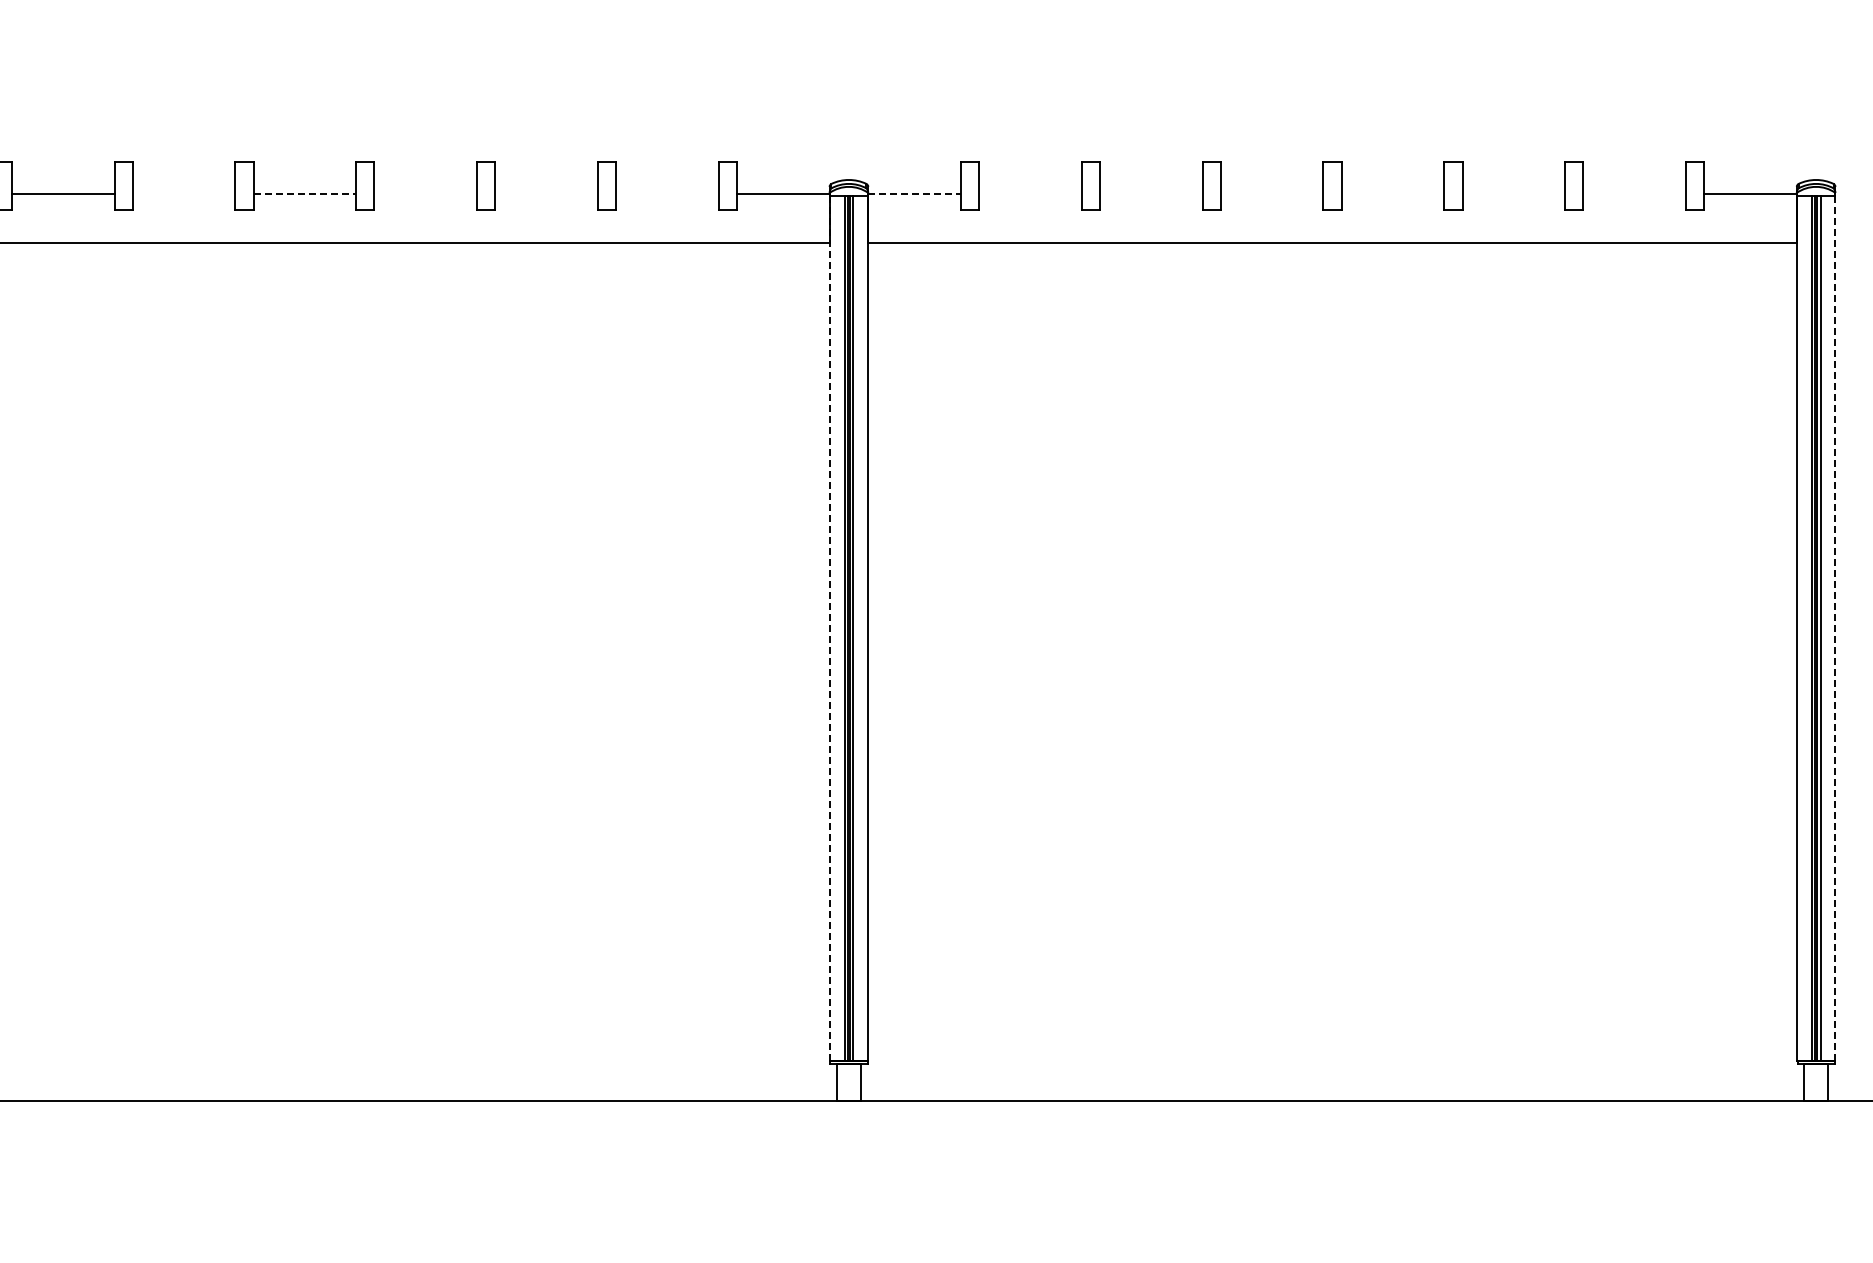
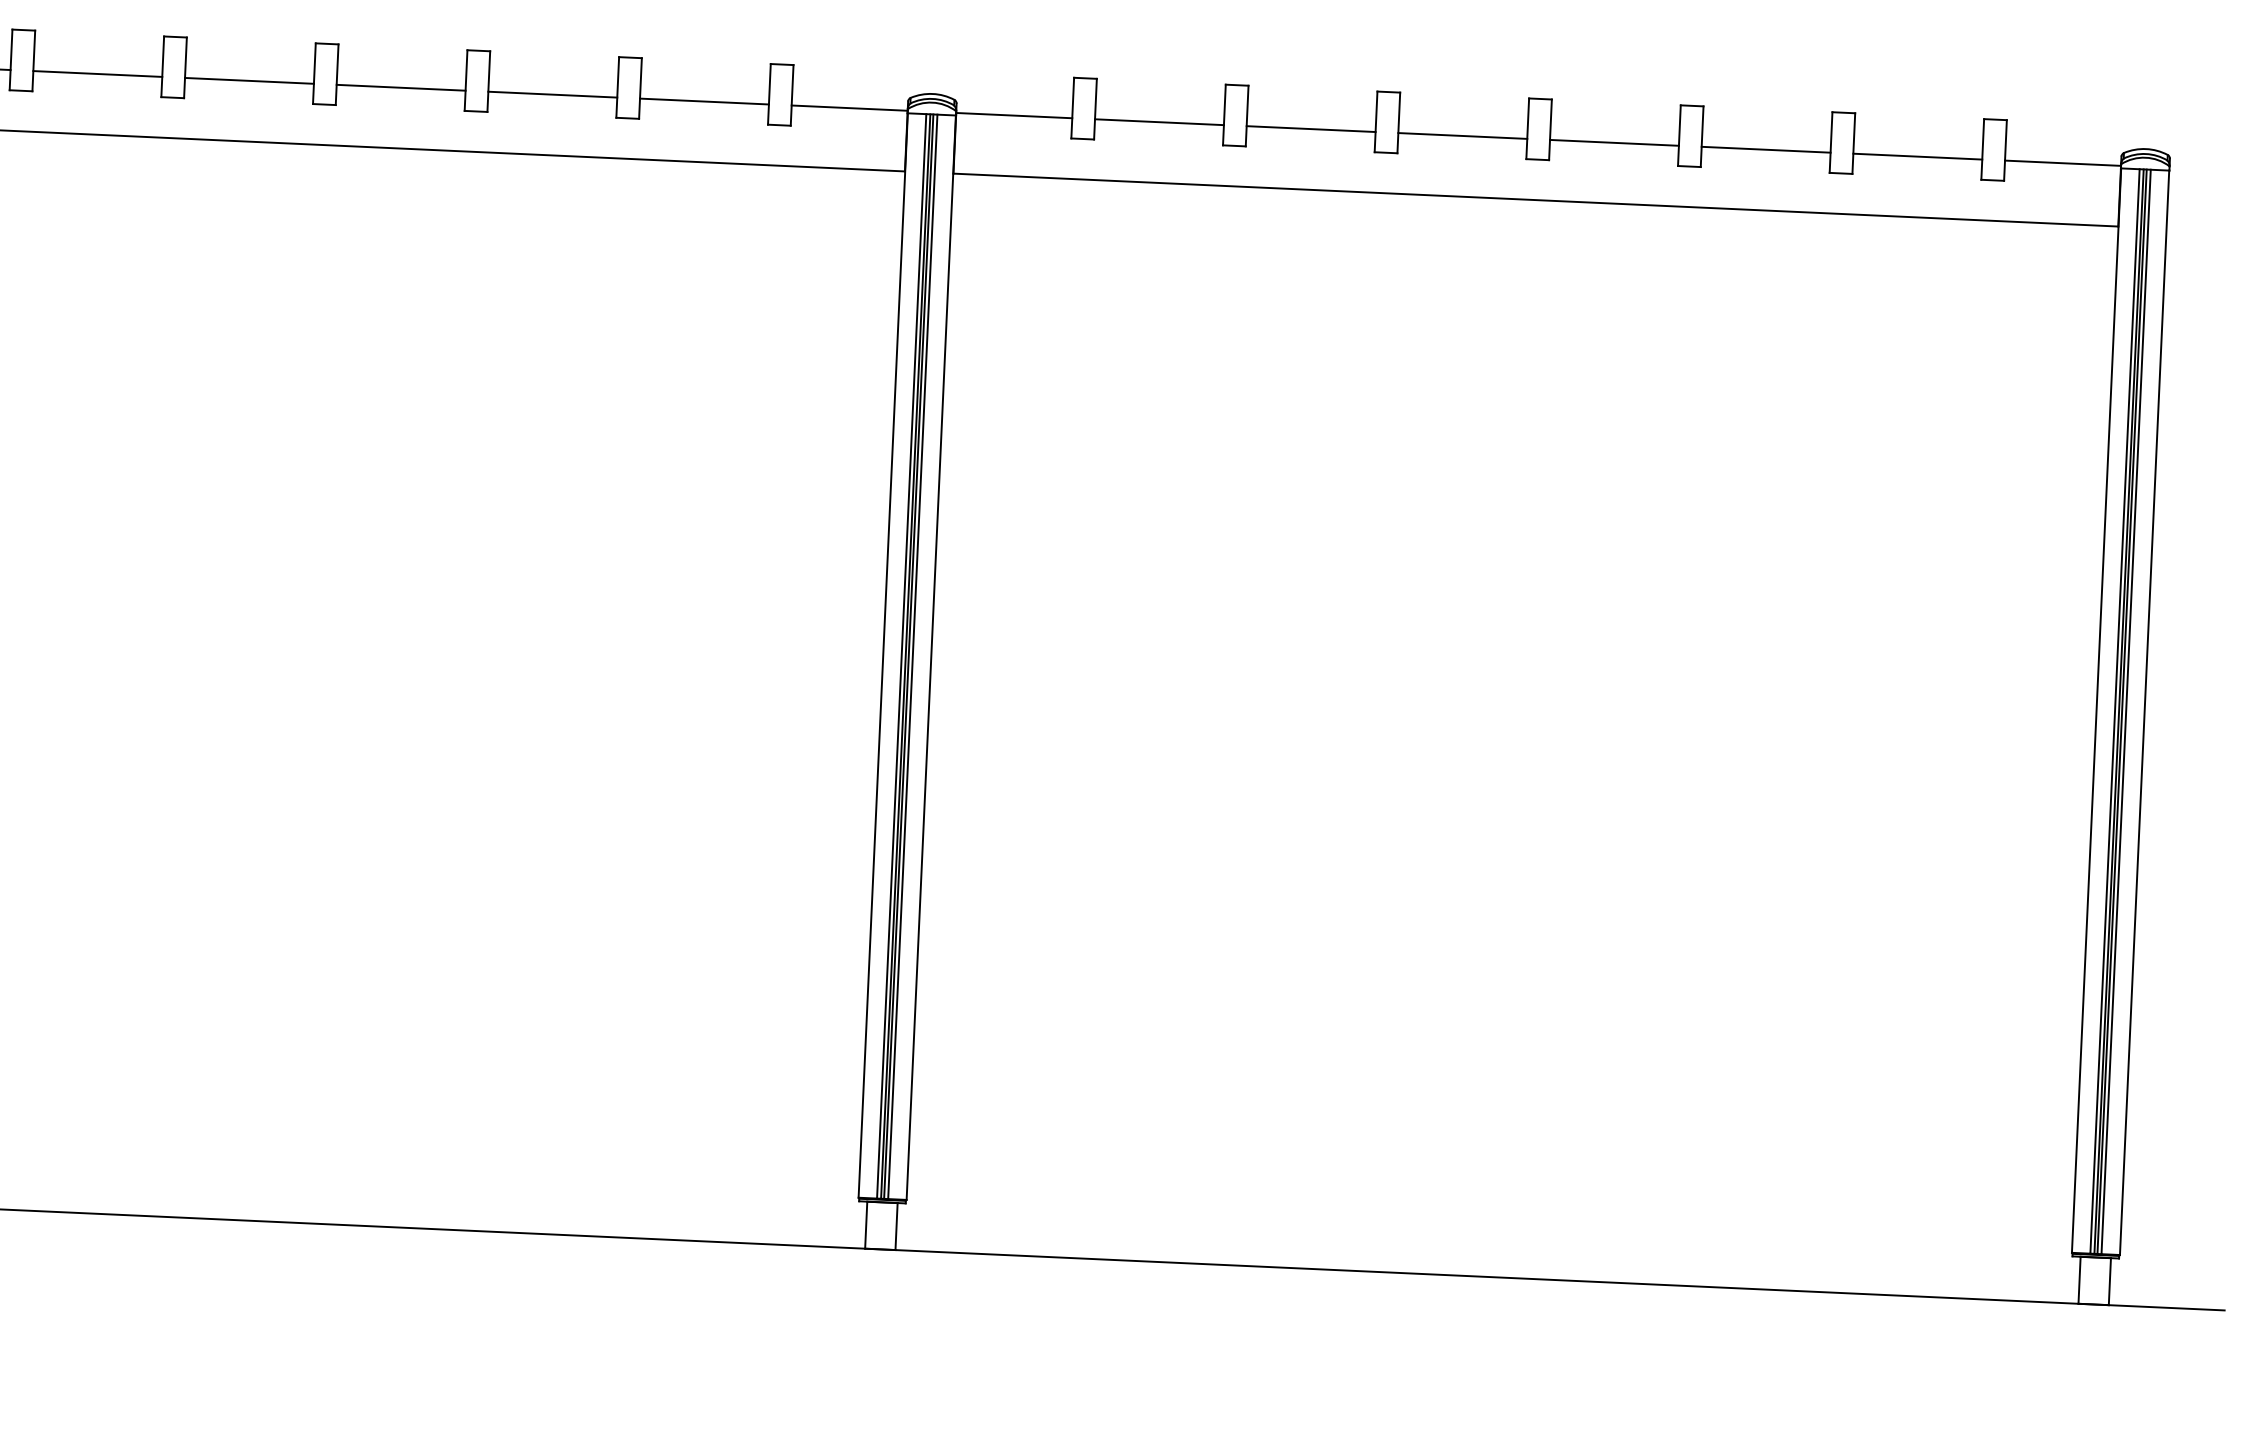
line: (183, 194) -> (97, 74), added
line: (305, 194) -> (250, 81), dashed -> solid
line: (425, 194) -> (400, 88), added
line: (546, 194) -> (552, 94), added
line: (667, 194) -> (704, 101), added
line: (915, 194) -> (1015, 115), dashed -> solid
line: (1029, 194) -> (1158, 122), added
line: (1150, 194) -> (1310, 129), added
line: (1271, 194) -> (1462, 136), added
line: (1392, 194) -> (1613, 143), added
line: (1513, 194) -> (1765, 150), added
line: (1634, 194) -> (1917, 156), added
line: (829, 627) -> (882, 654), dashed -> solid
line: (1835, 627) -> (2144, 711), dashed -> solid

